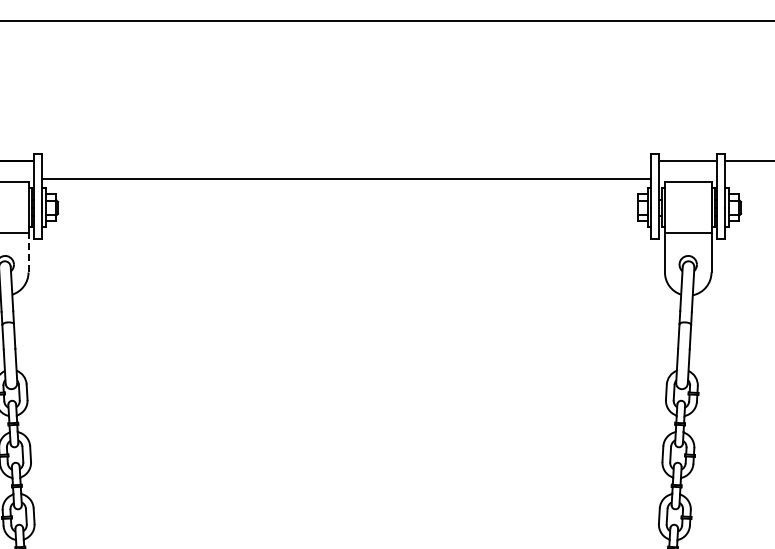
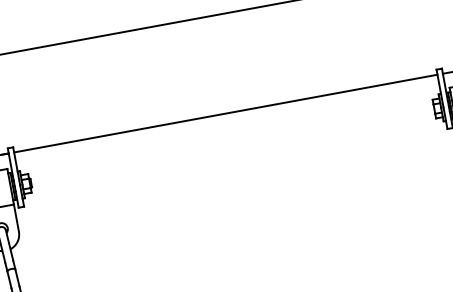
line: (346, 178) -> (225, 113), moved
line: (28, 252) -> (16, 217), dashed -> solid

